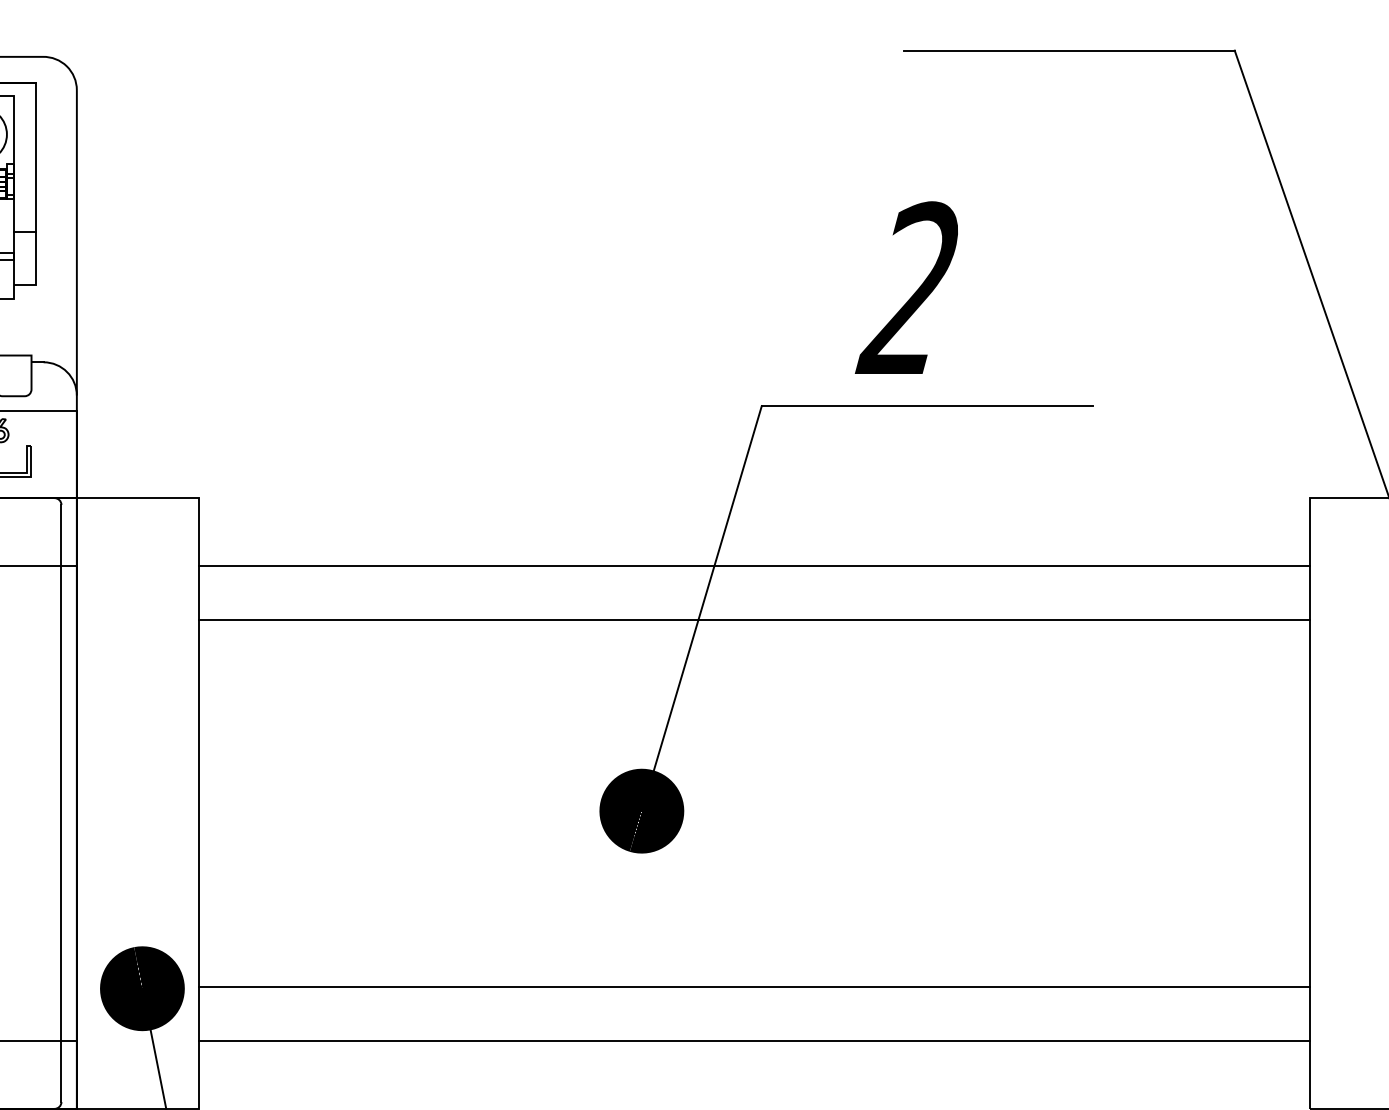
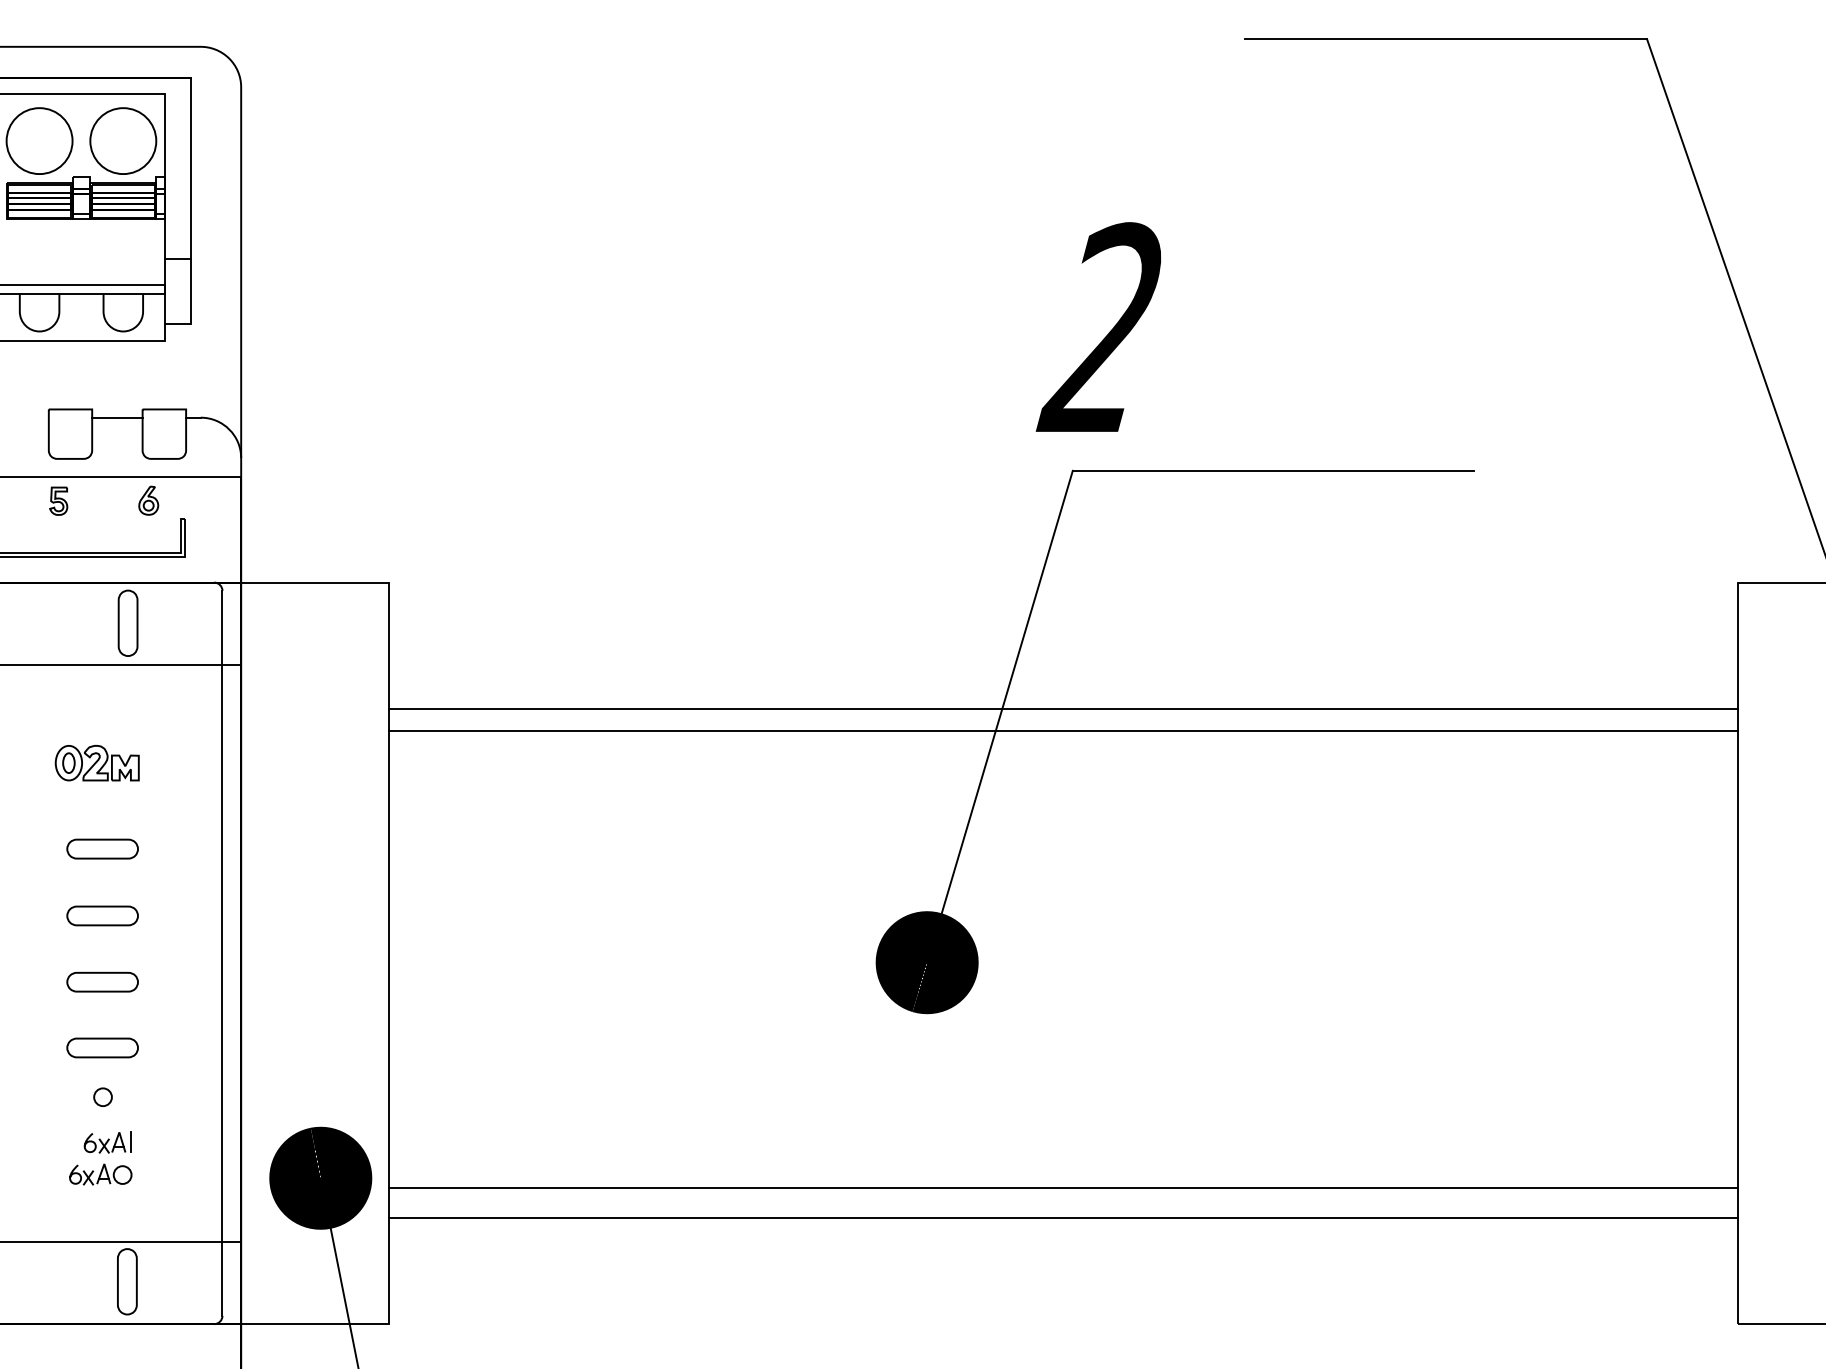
text: (906, 287) -> (1098, 326), moved
line: (754, 565) -> (1063, 708), moved
line: (754, 986) -> (1063, 1217), moved
line: (754, 1040) -> (1063, 1187), moved

